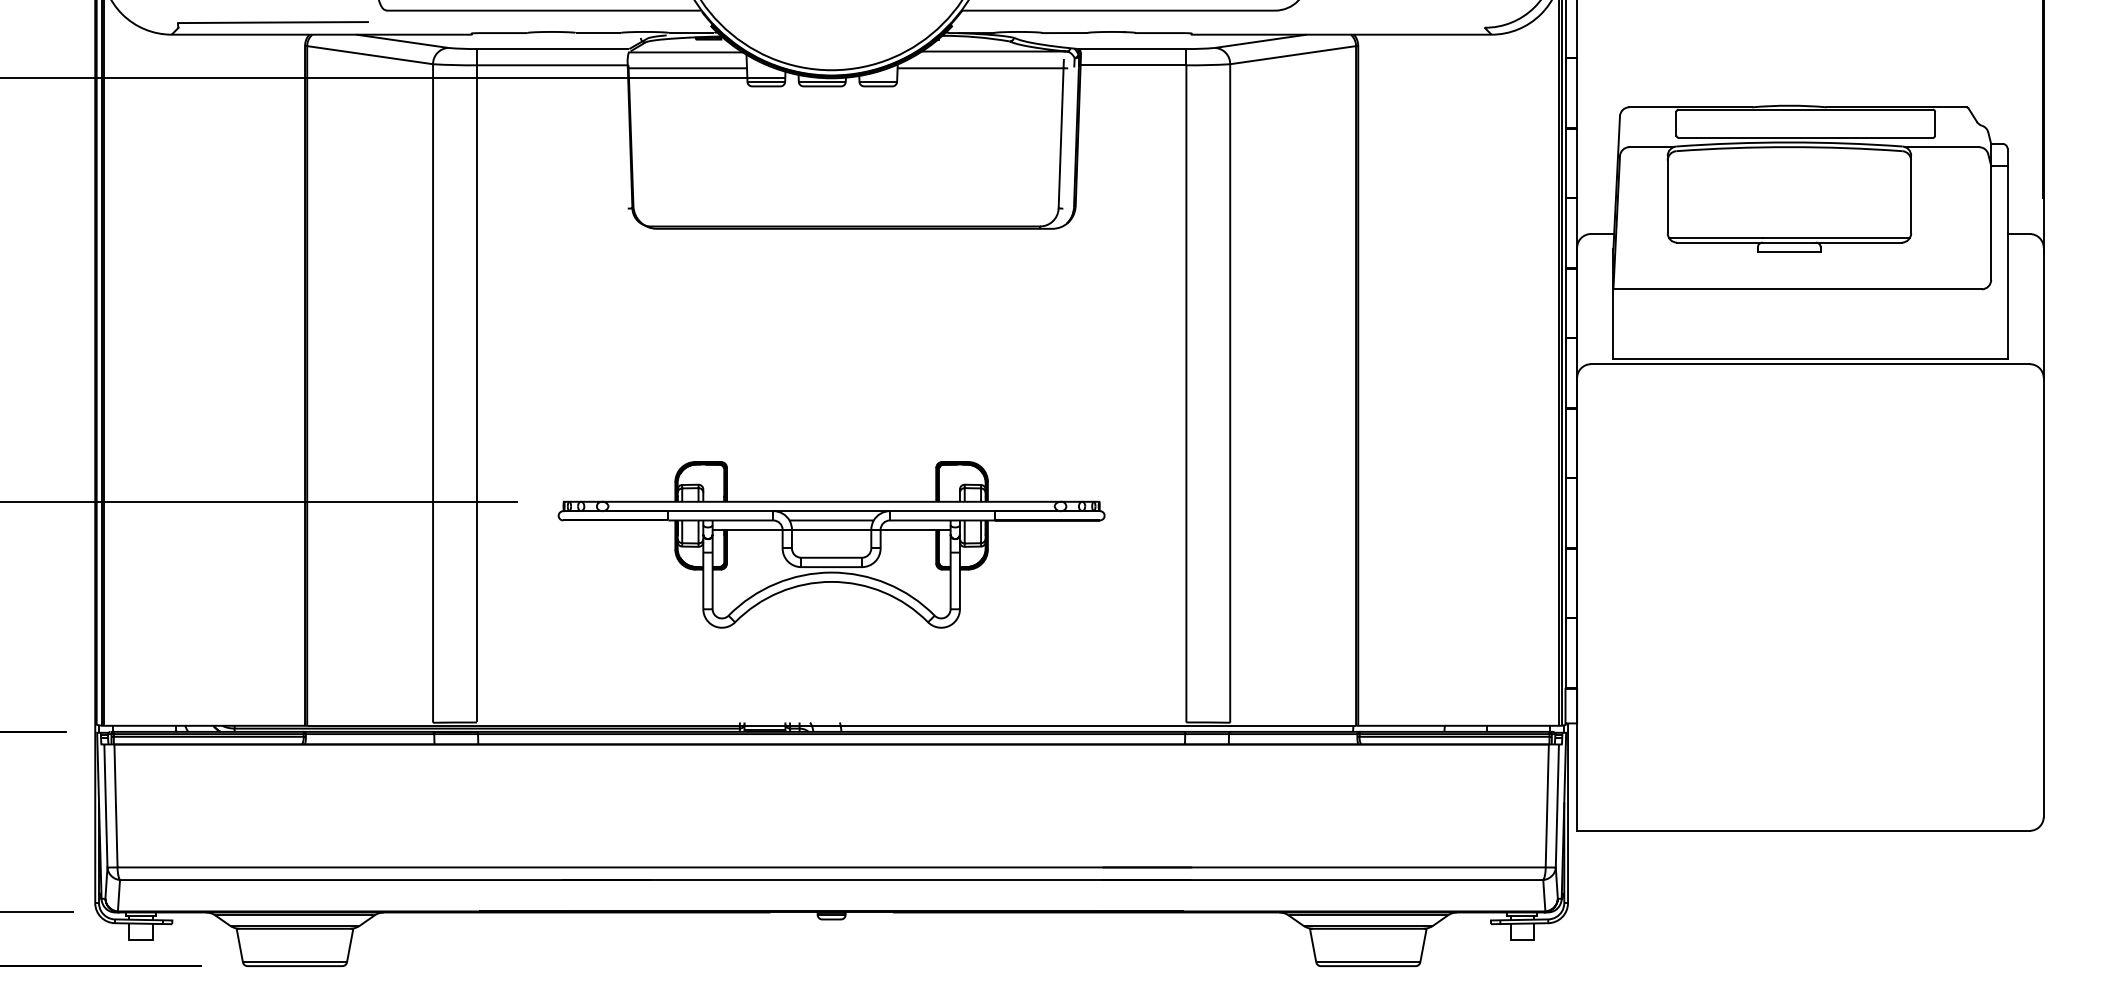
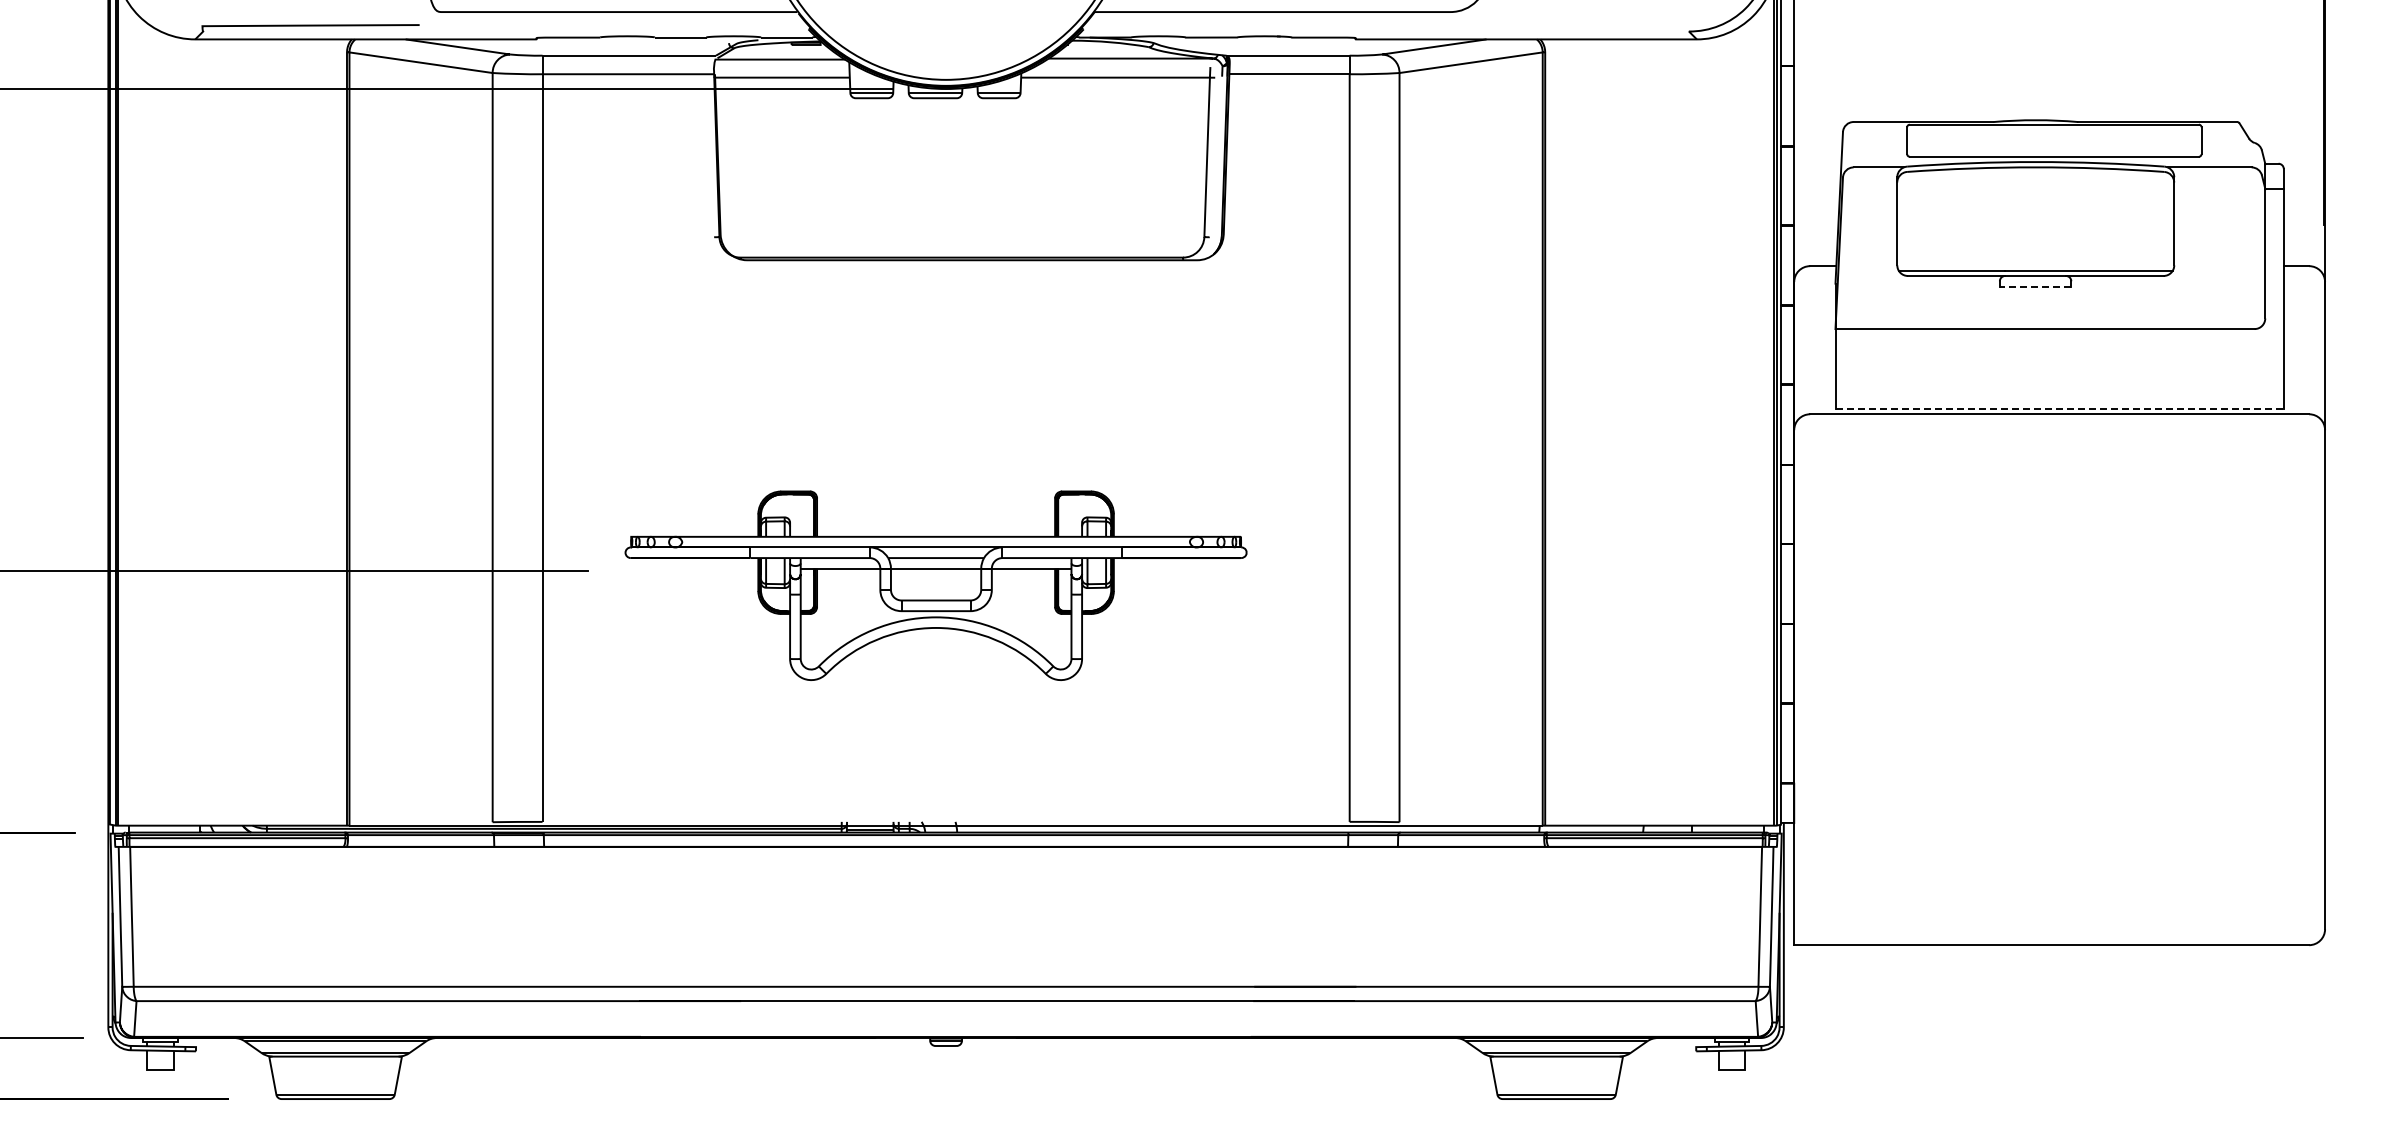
line: (1789, 251) -> (2035, 286), solid -> dashed
line: (1811, 359) -> (2060, 408), solid -> dashed
part: (831, 544) -> (935, 585), moved

